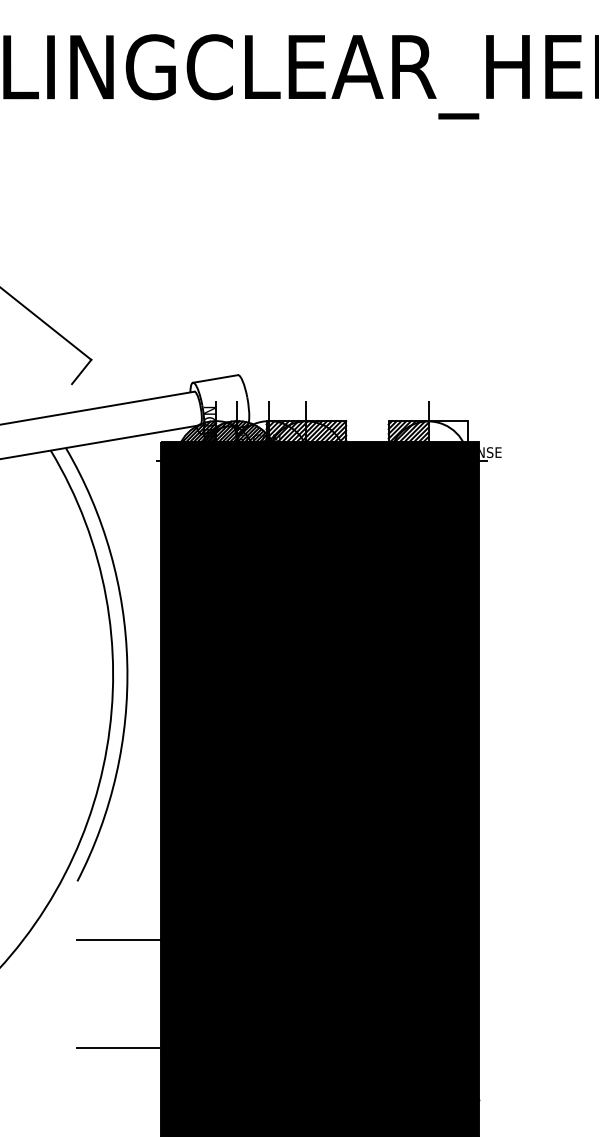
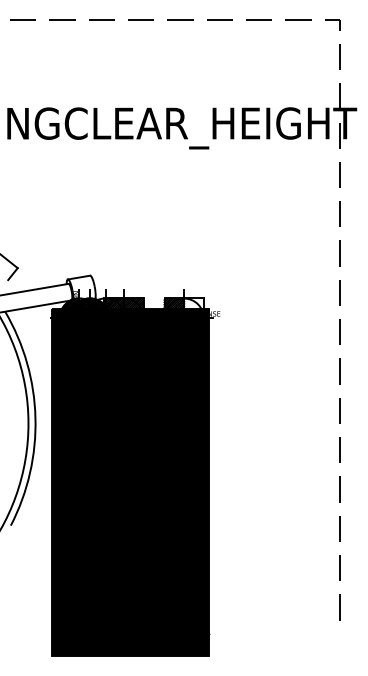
line: (119, 939) -> (31, 554), removed
line: (119, 1047) -> (31, 607), removed

